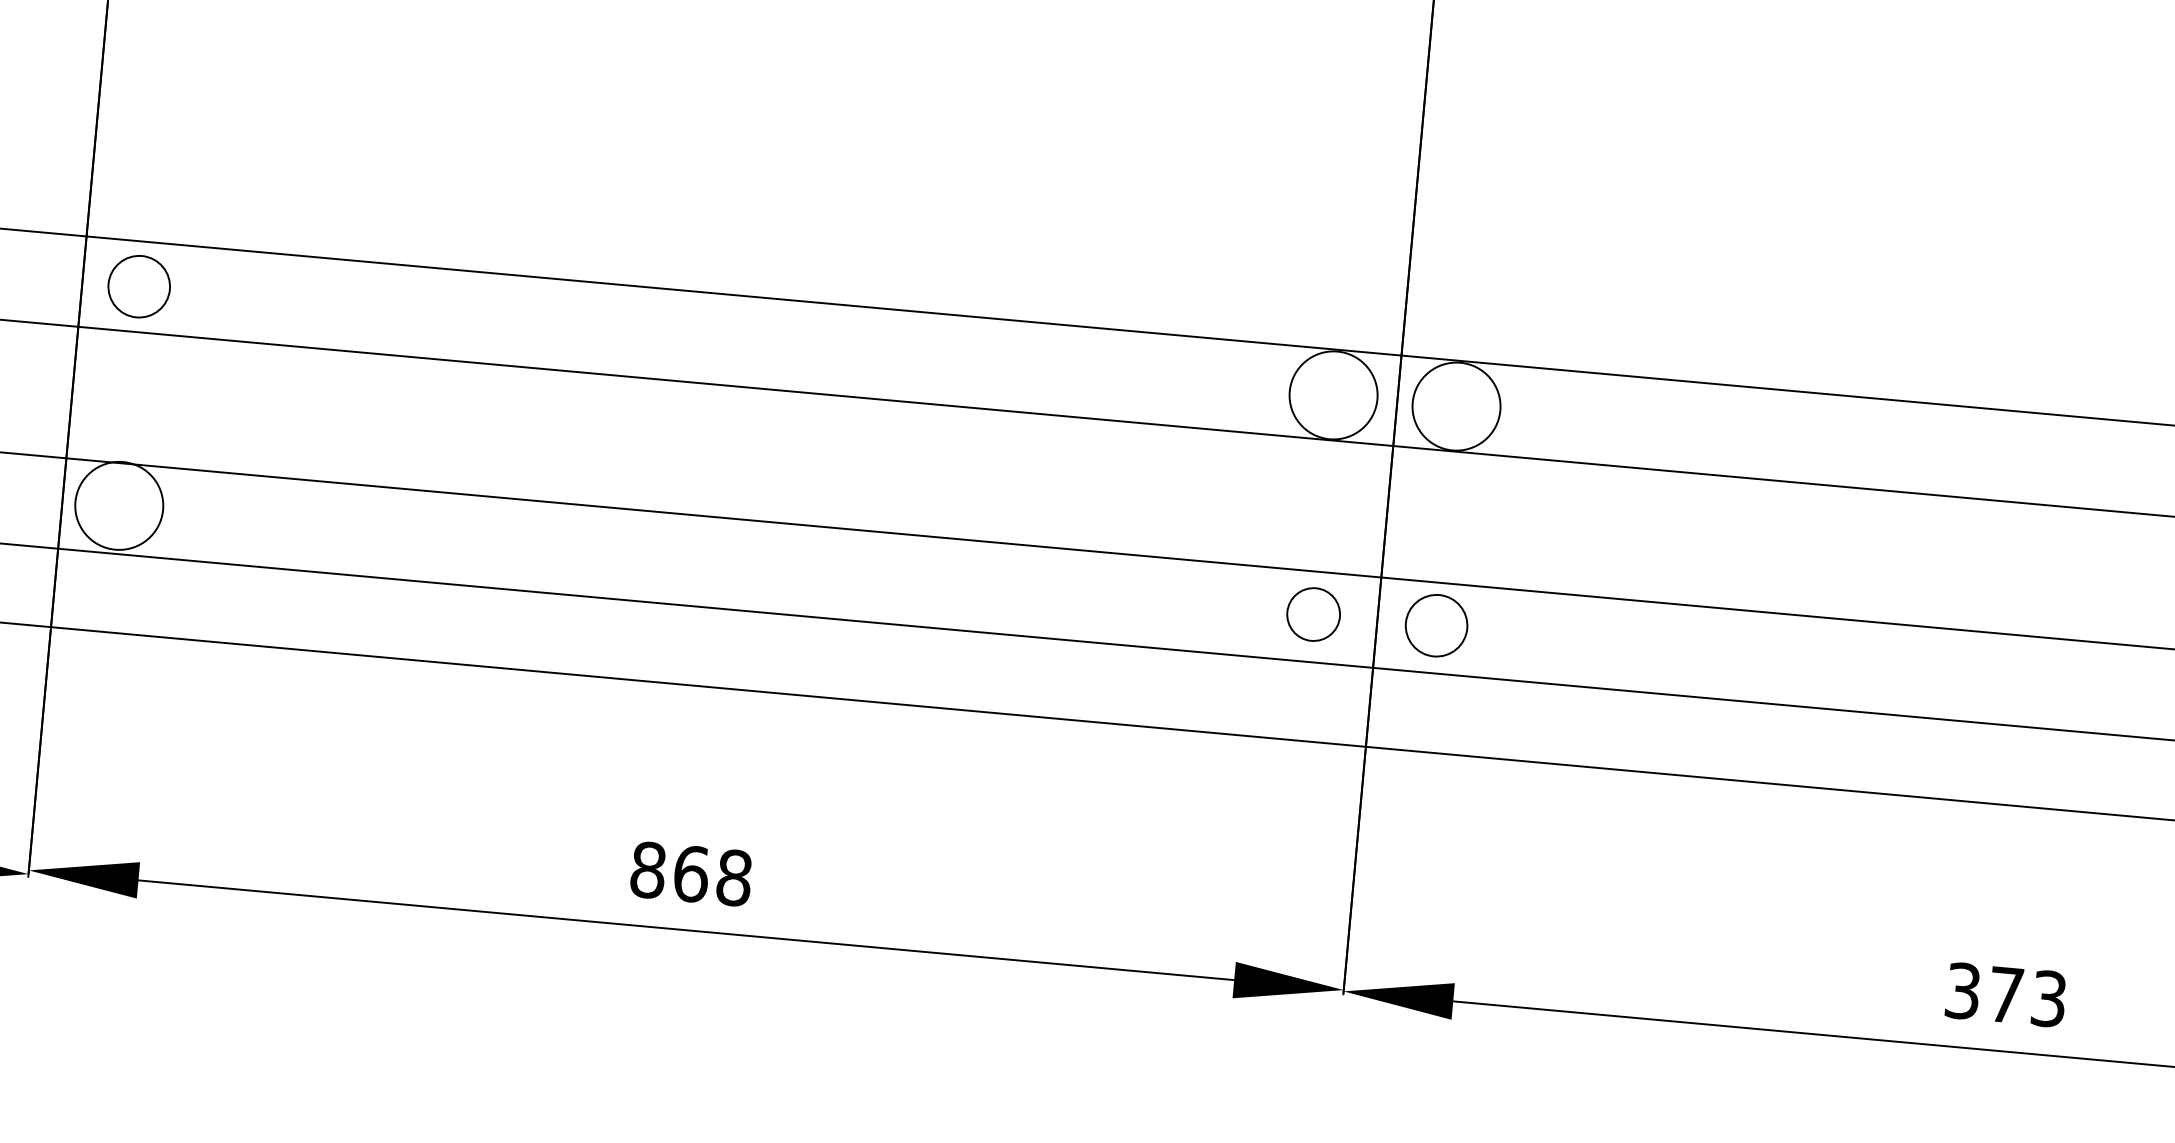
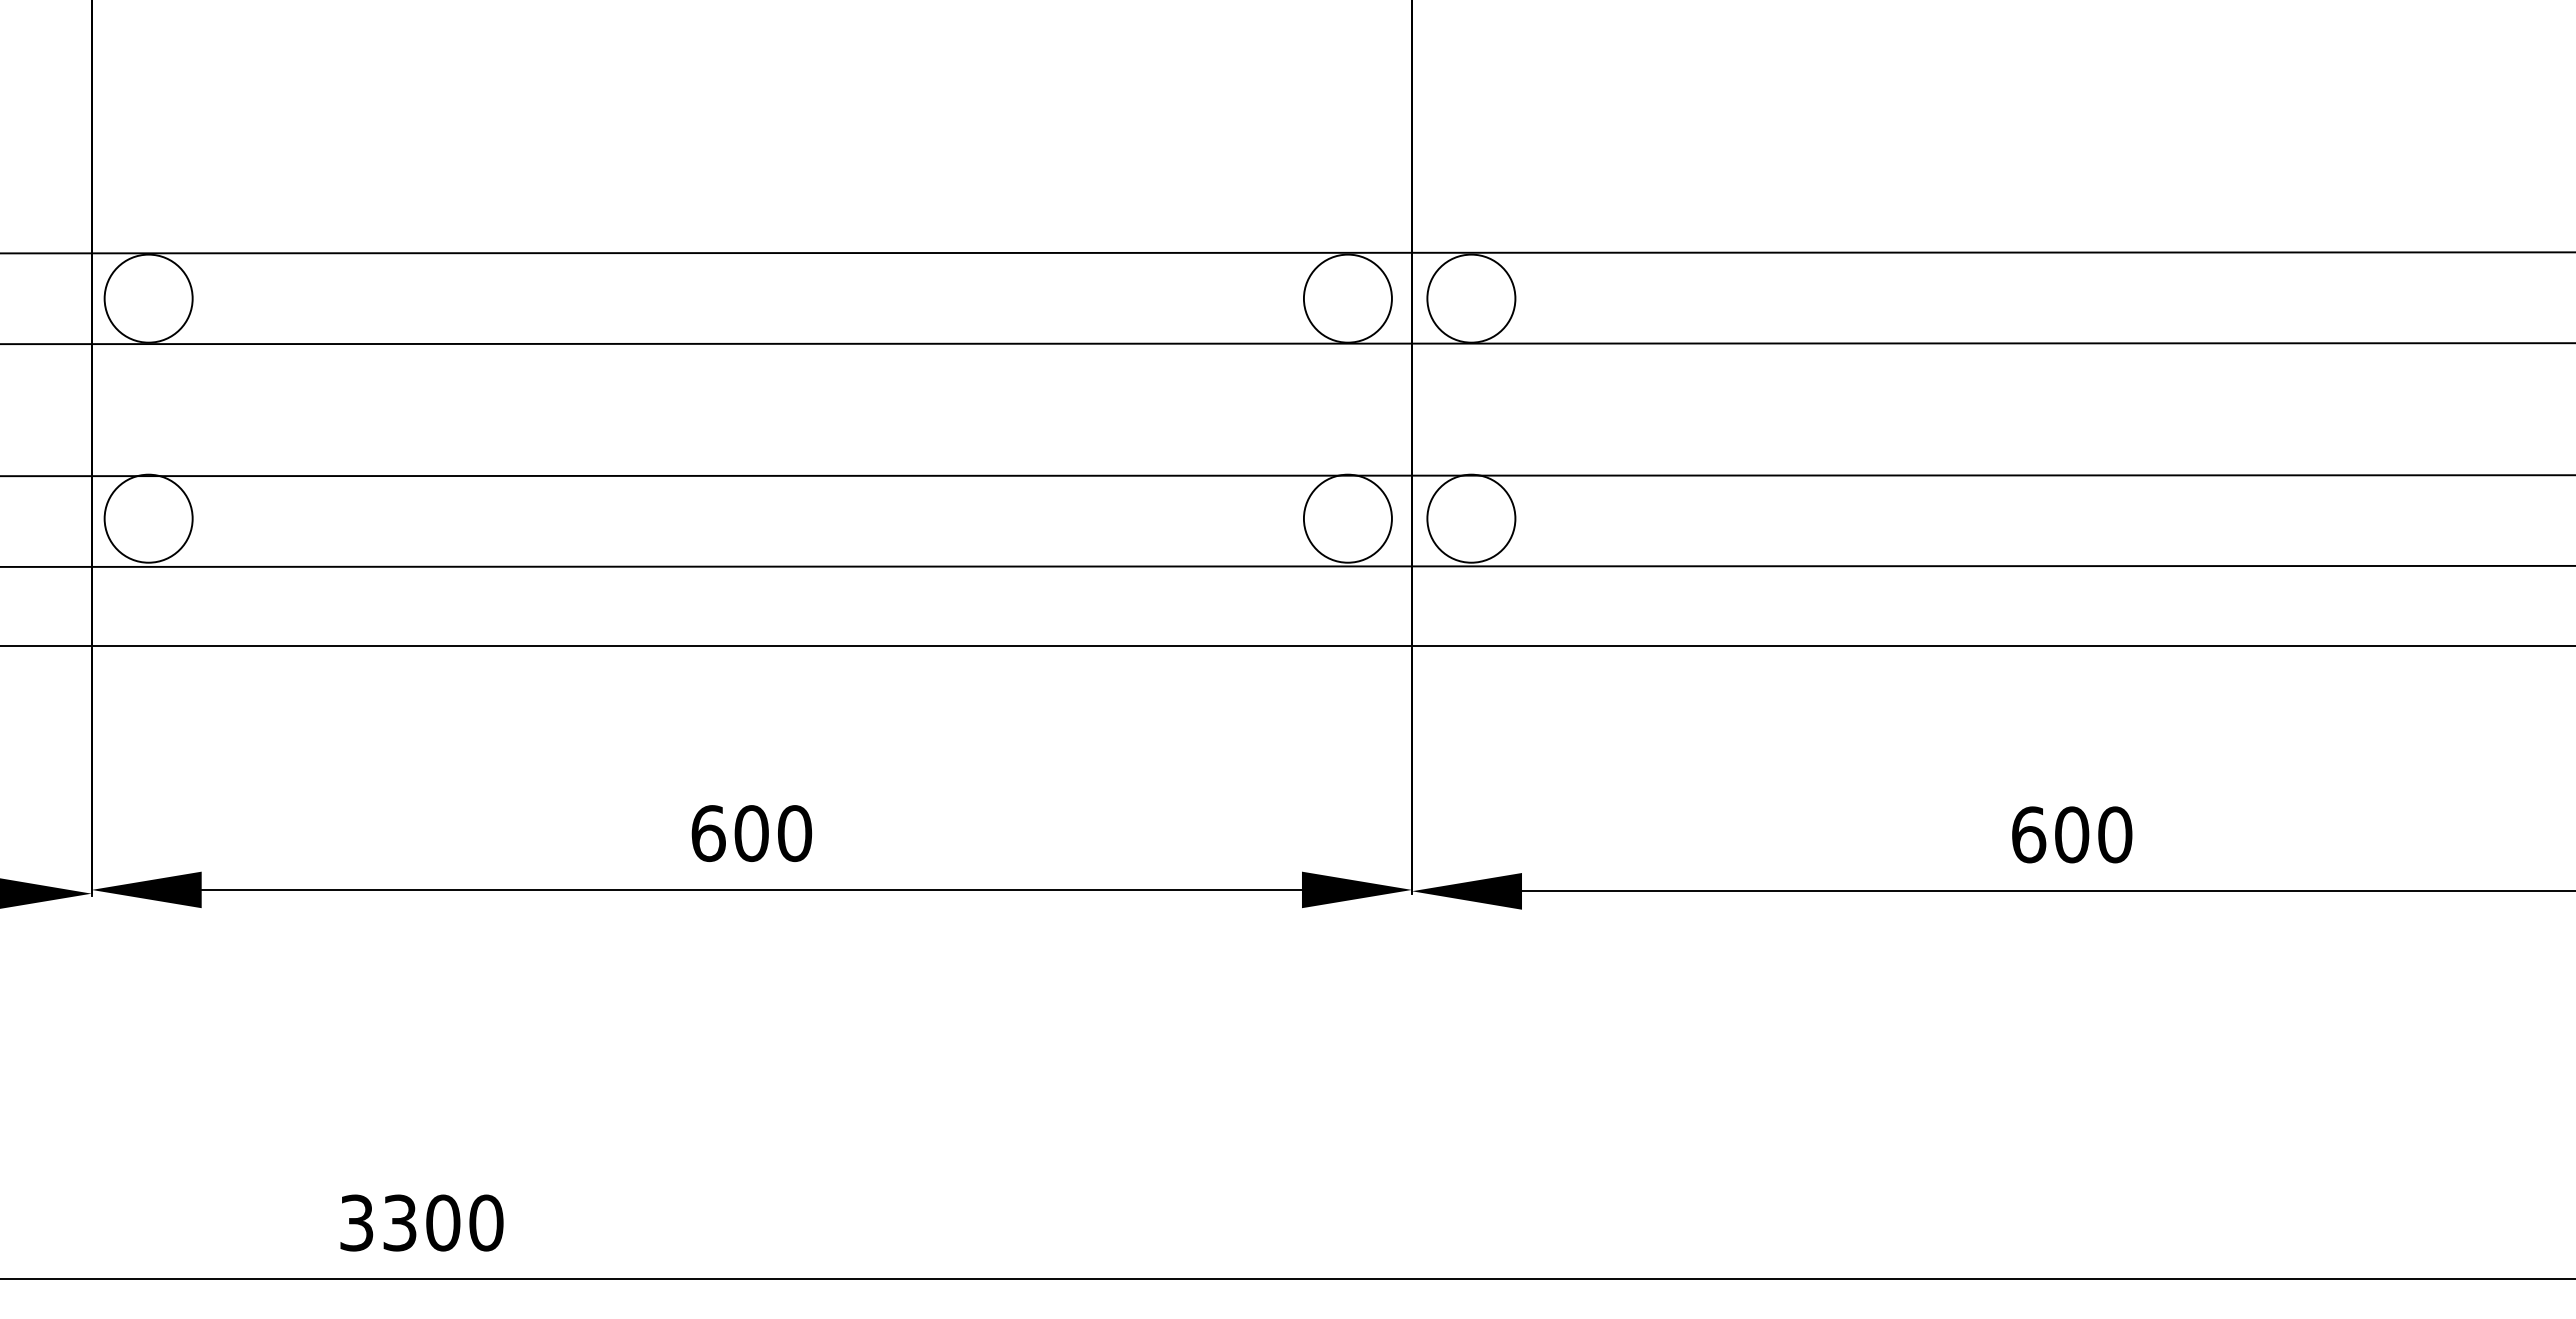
circle: (139, 286) -> (148, 298), size x1.43
circle: (1313, 614) -> (1347, 518), size x1.67
circle: (1436, 625) -> (1471, 518), size x1.43
text: (691, 874) -> (751, 833), 868 -> 600
text: (2006, 994) -> (2072, 834), 373 -> 600

